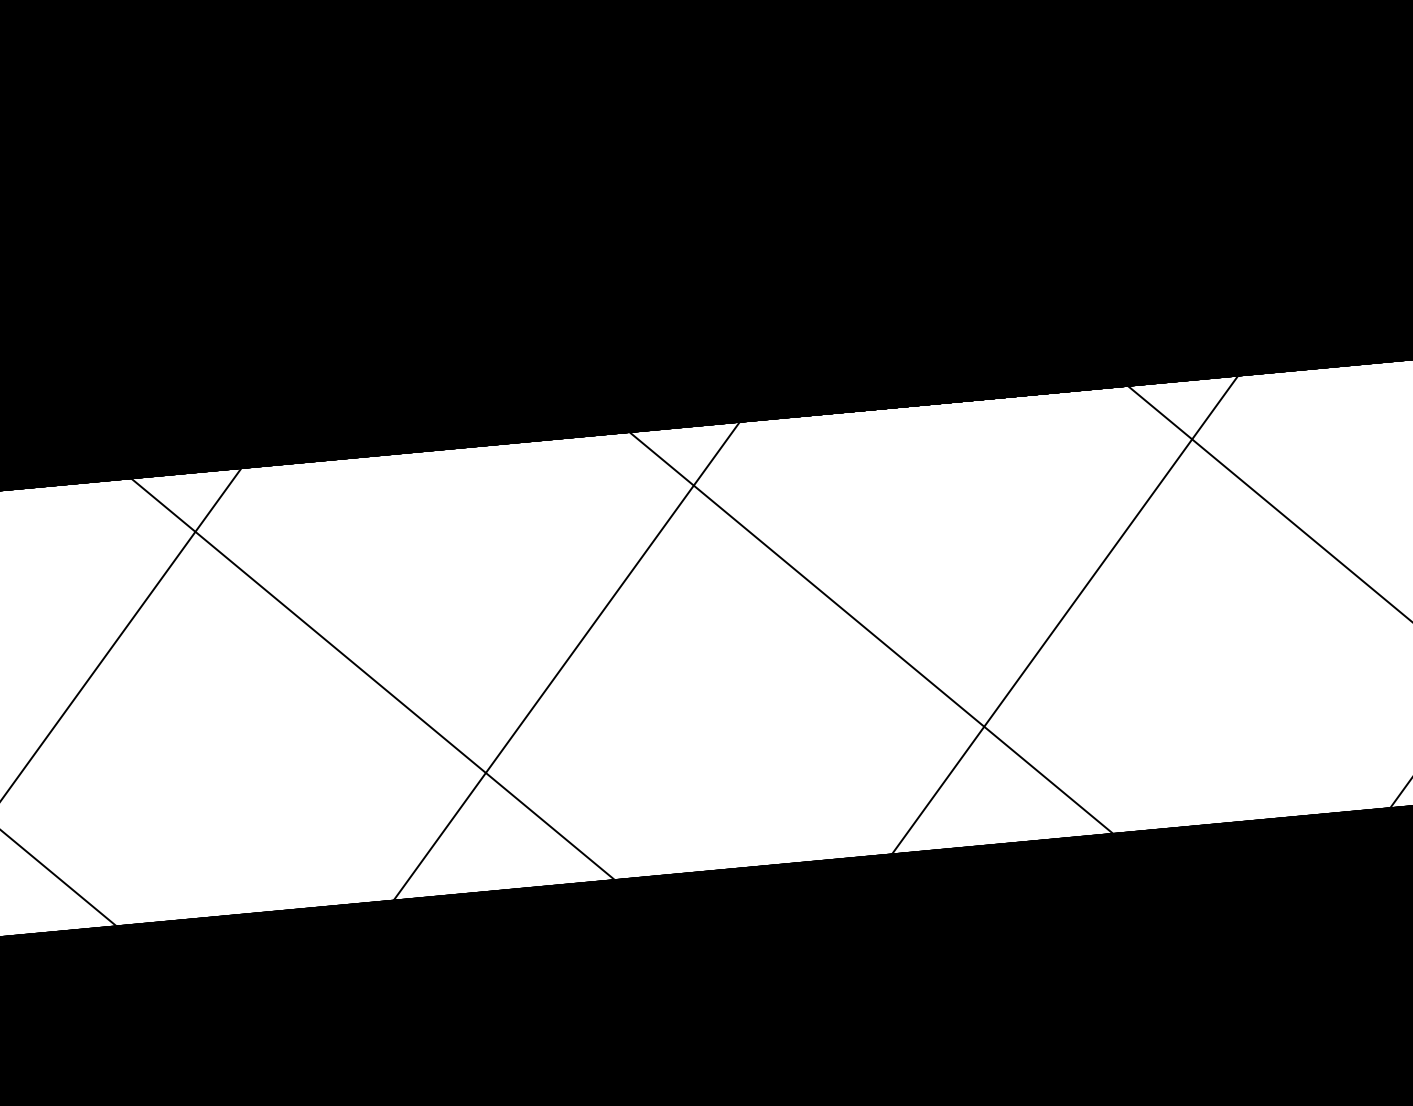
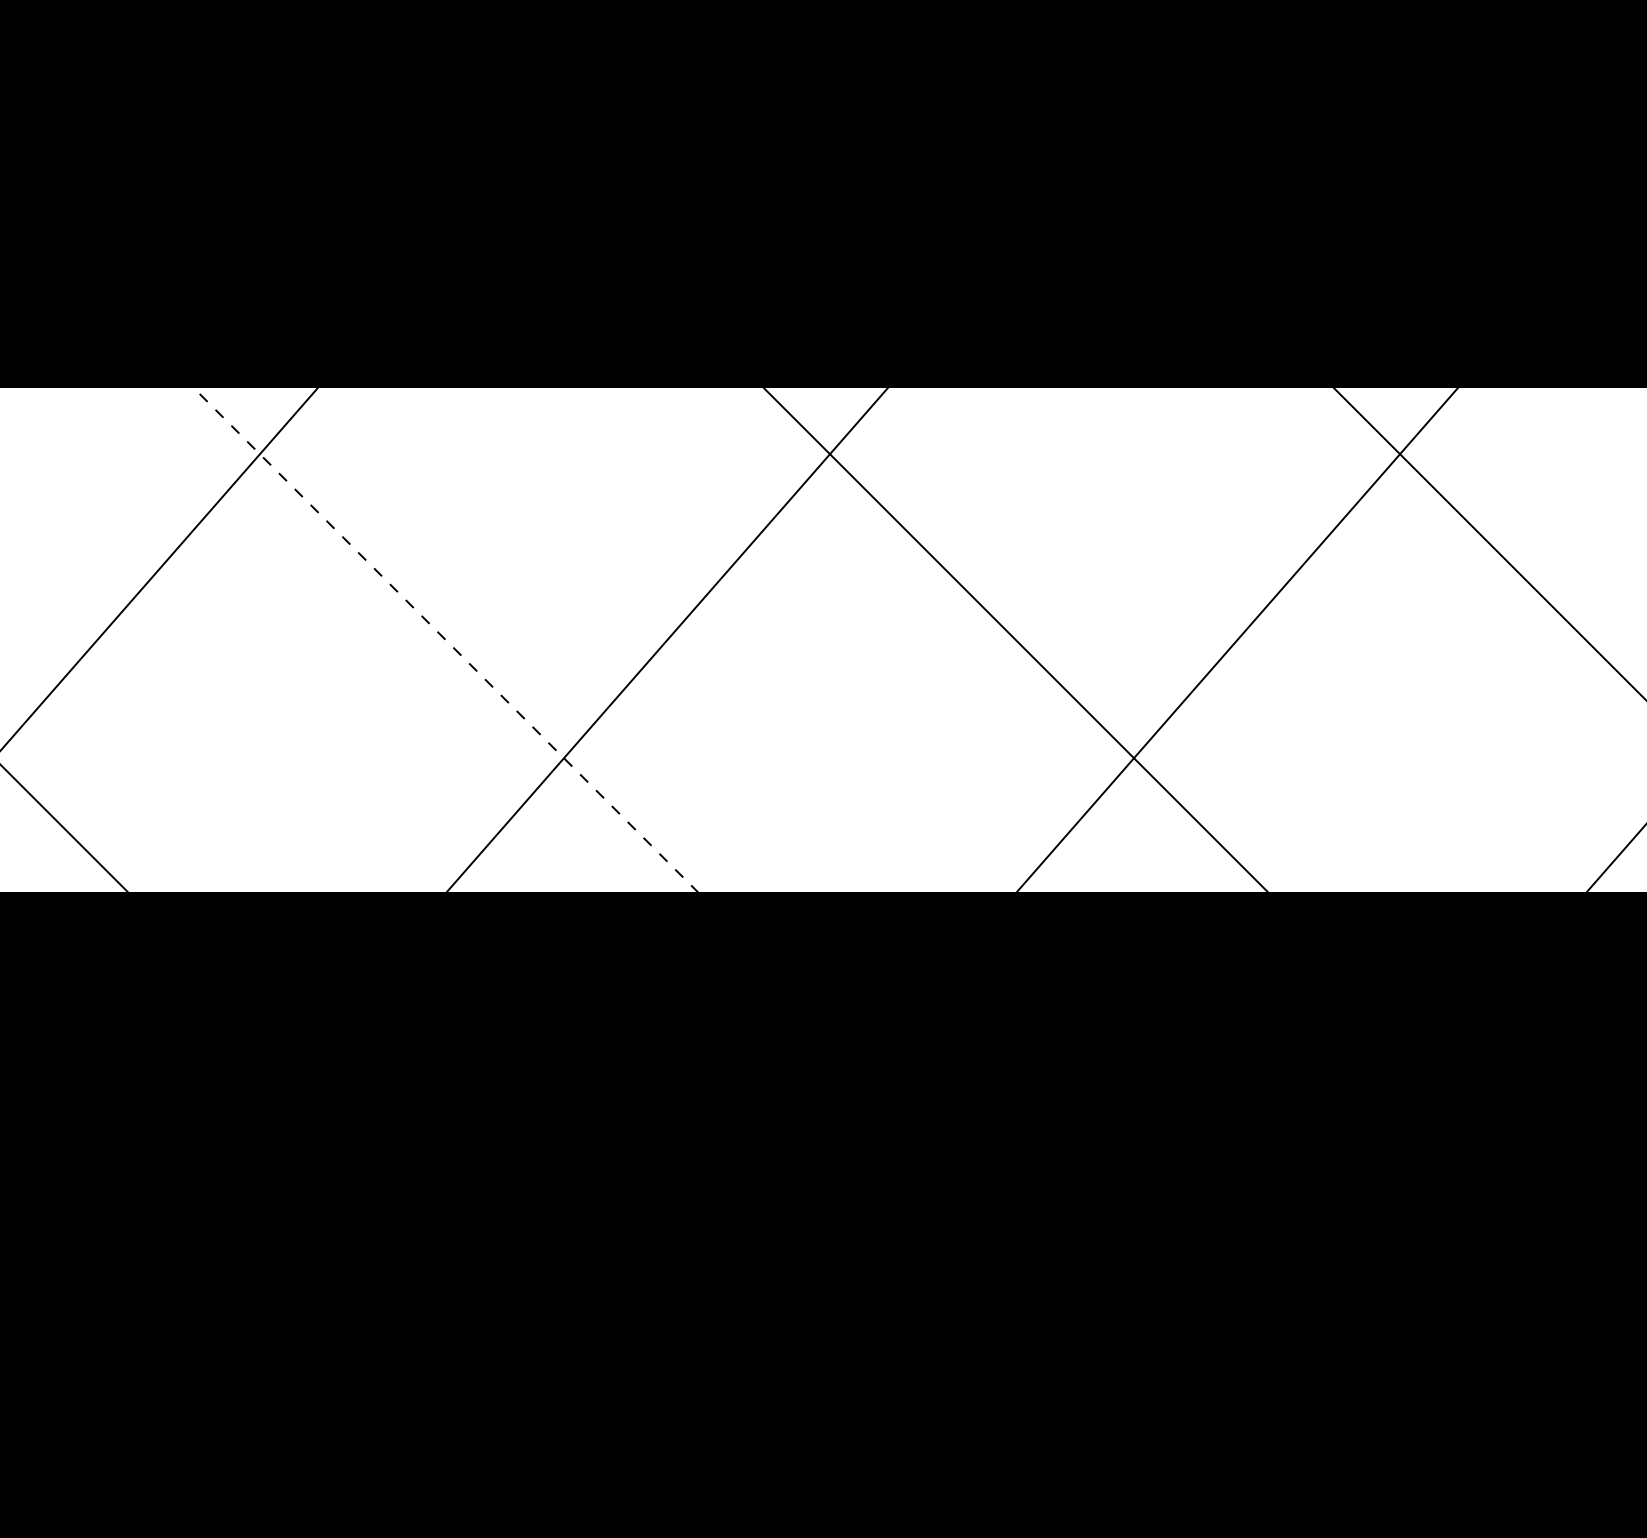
line: (372, 678) -> (445, 639), solid -> dashed

